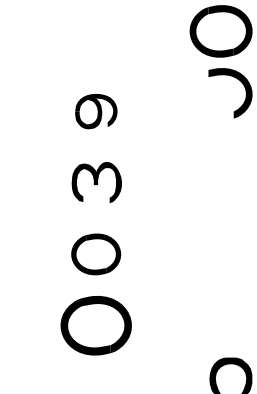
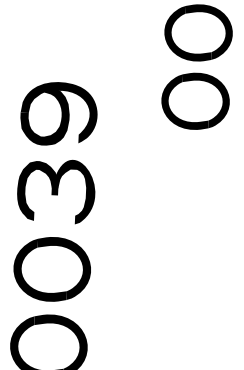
fill: (211, 95) -> (185, 102), added
part: (96, 111) -> (59, 114), size x1.67
part: (96, 182) -> (55, 191), size x1.43
part: (95, 254) -> (51, 269), size x1.43

